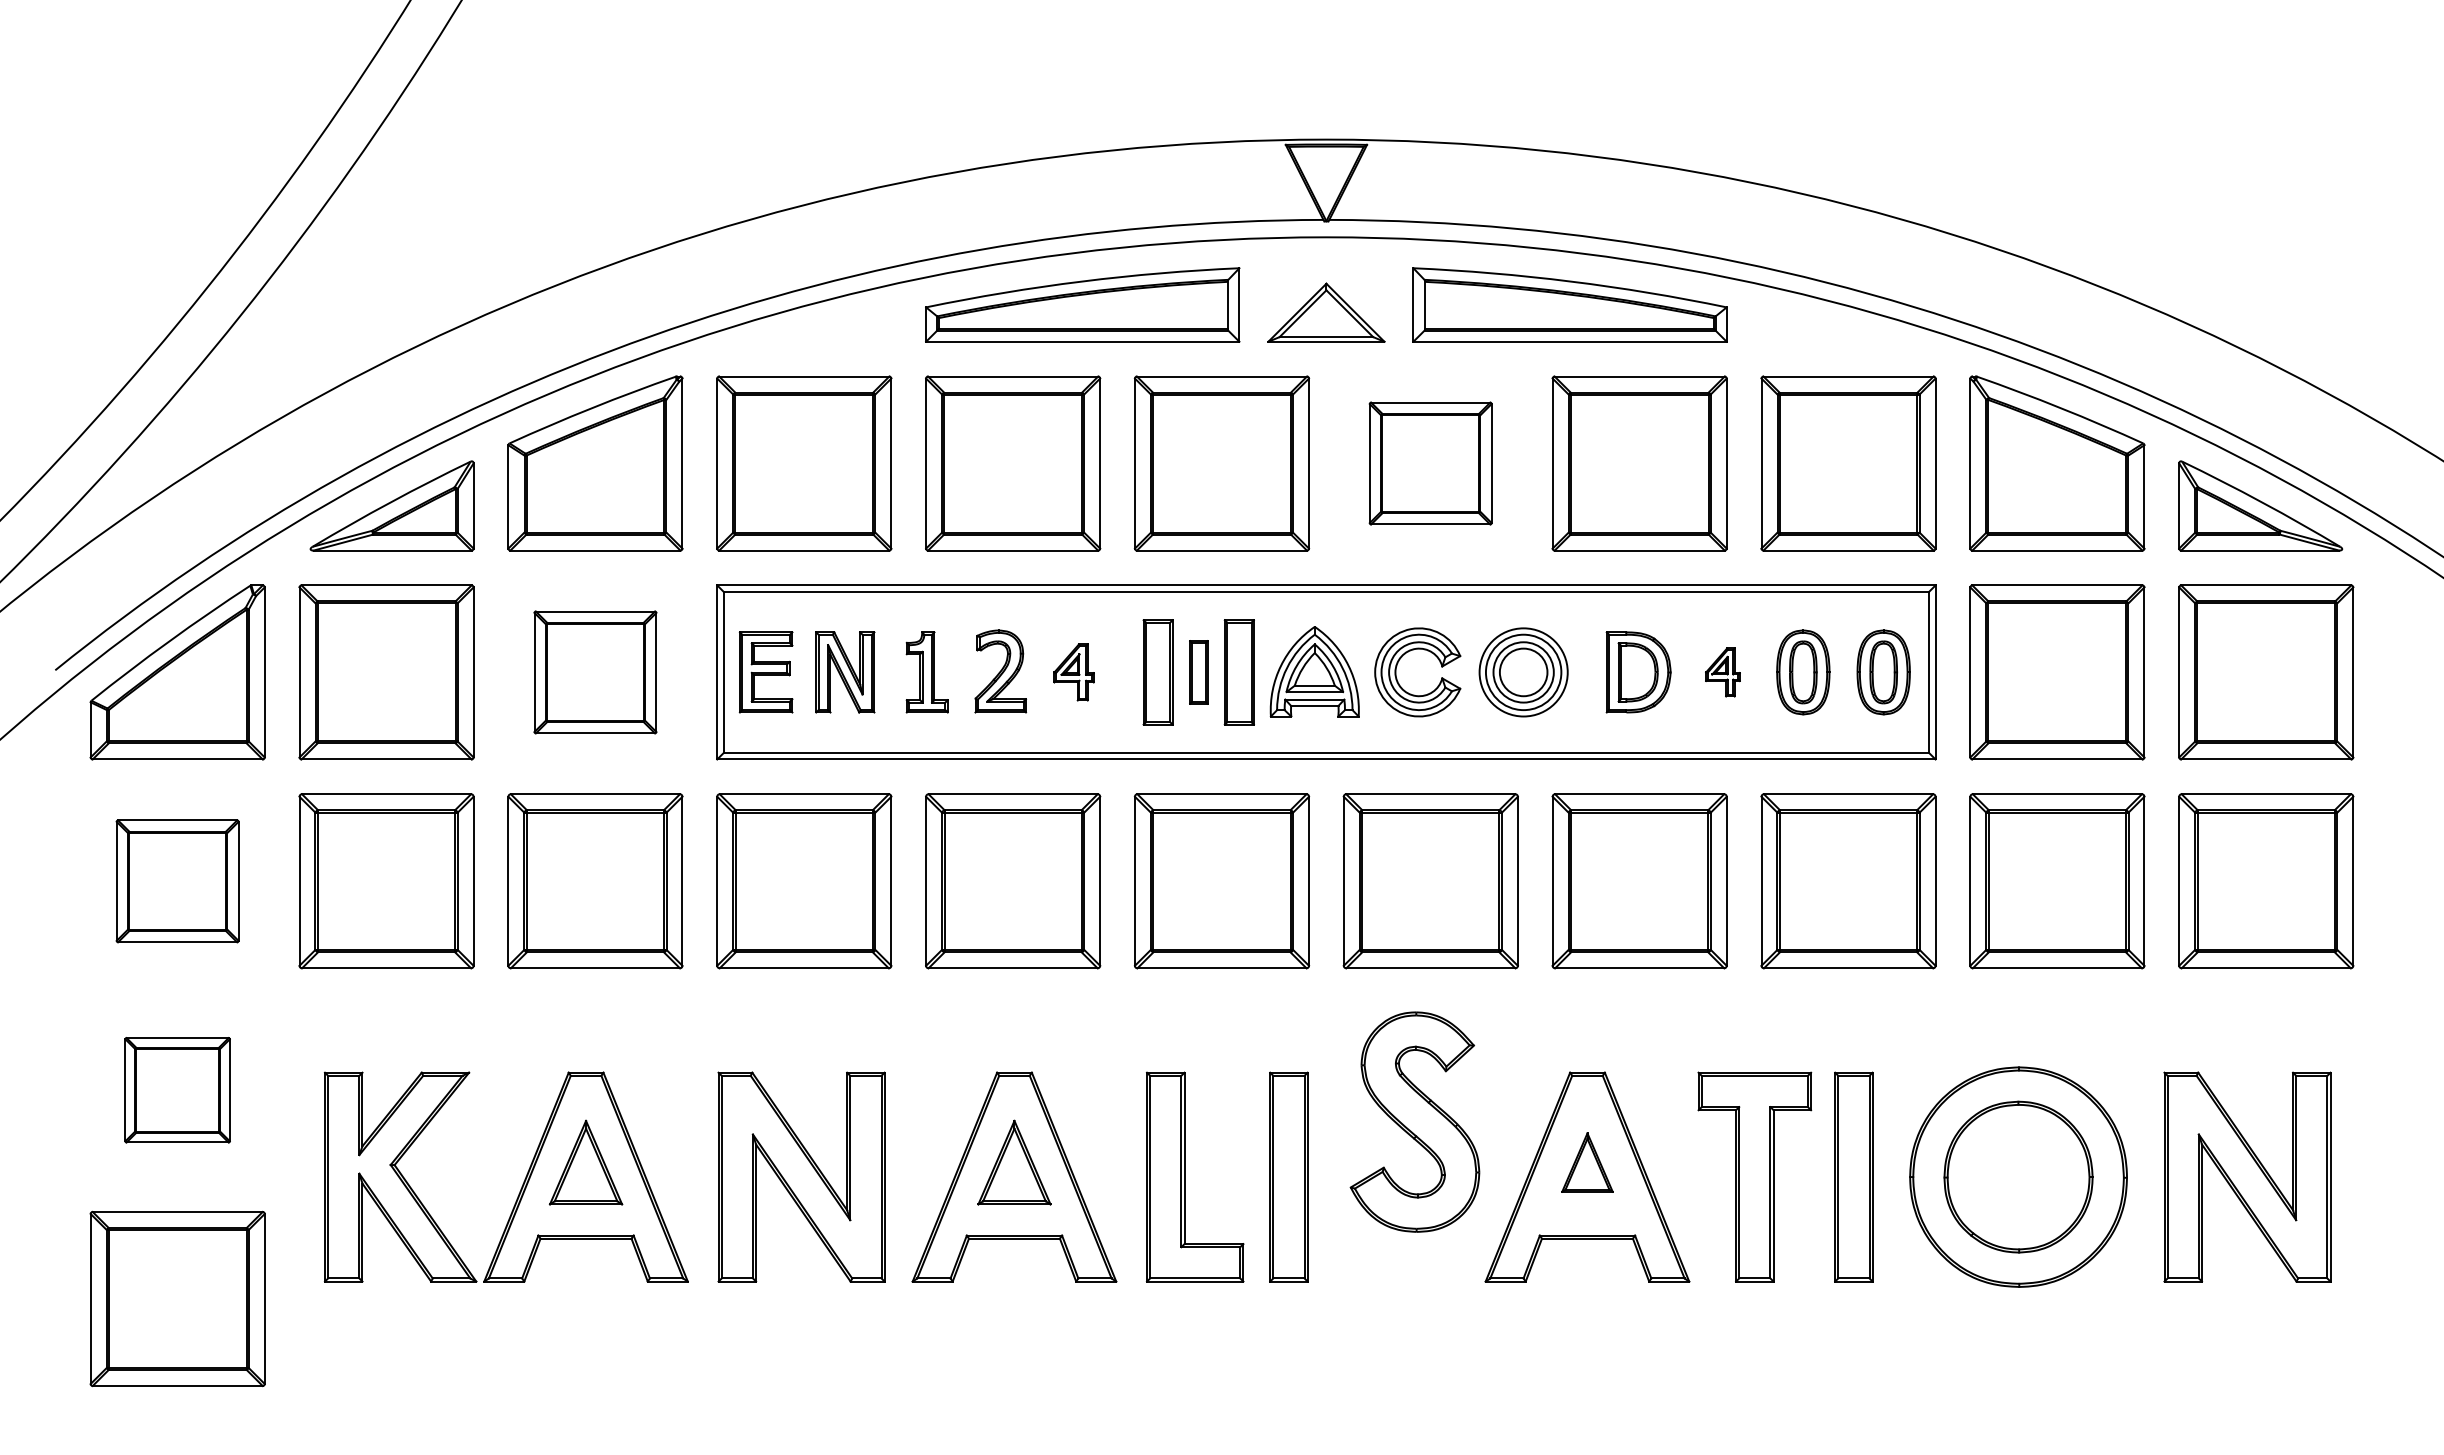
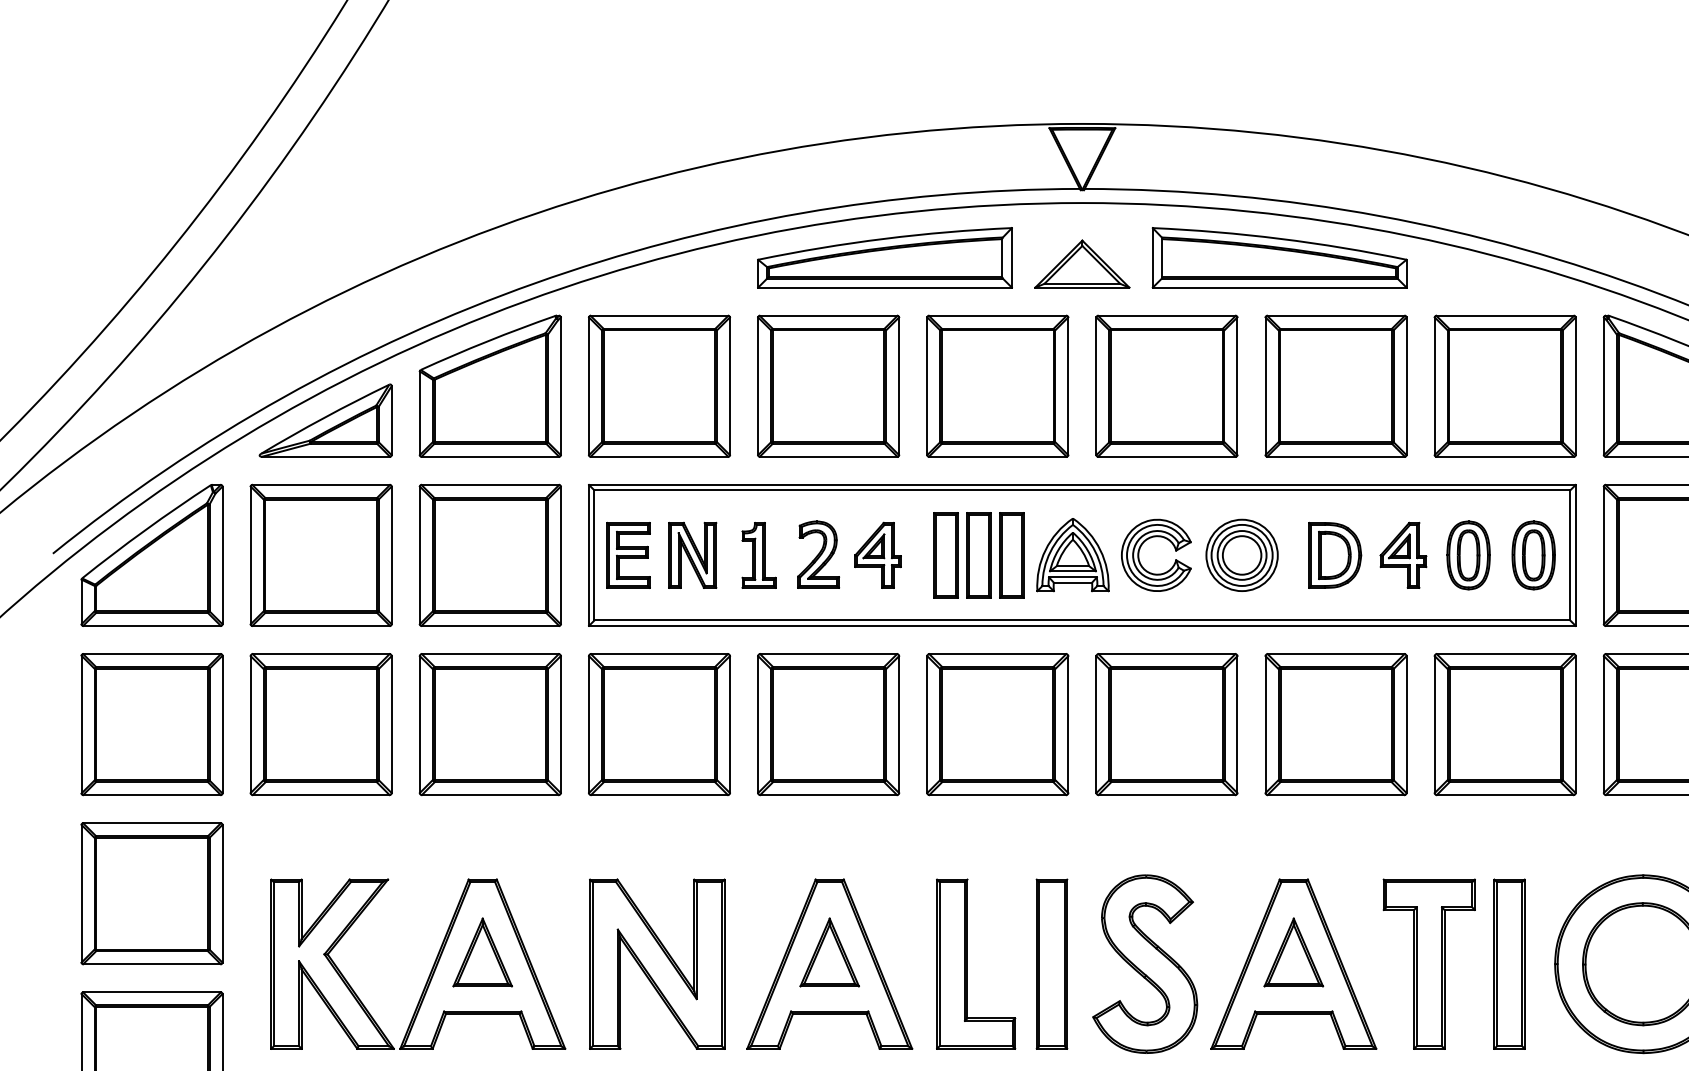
part: (1430, 463) -> (1166, 386), size x1.43
part: (595, 672) -> (490, 555), size x1.43
part: (1073, 672) -> (877, 555), size x1.43
part: (1198, 672) -> (978, 555), size x1.67
part: (1722, 672) -> (1403, 555), size x1.67
part: (177, 881) -> (151, 724), size x1.43
part: (177, 1090) -> (151, 894), size x1.67
part: (1414, 1121) -> (1144, 963), moved
part: (1587, 1162) -> (1293, 952), size x1.43

